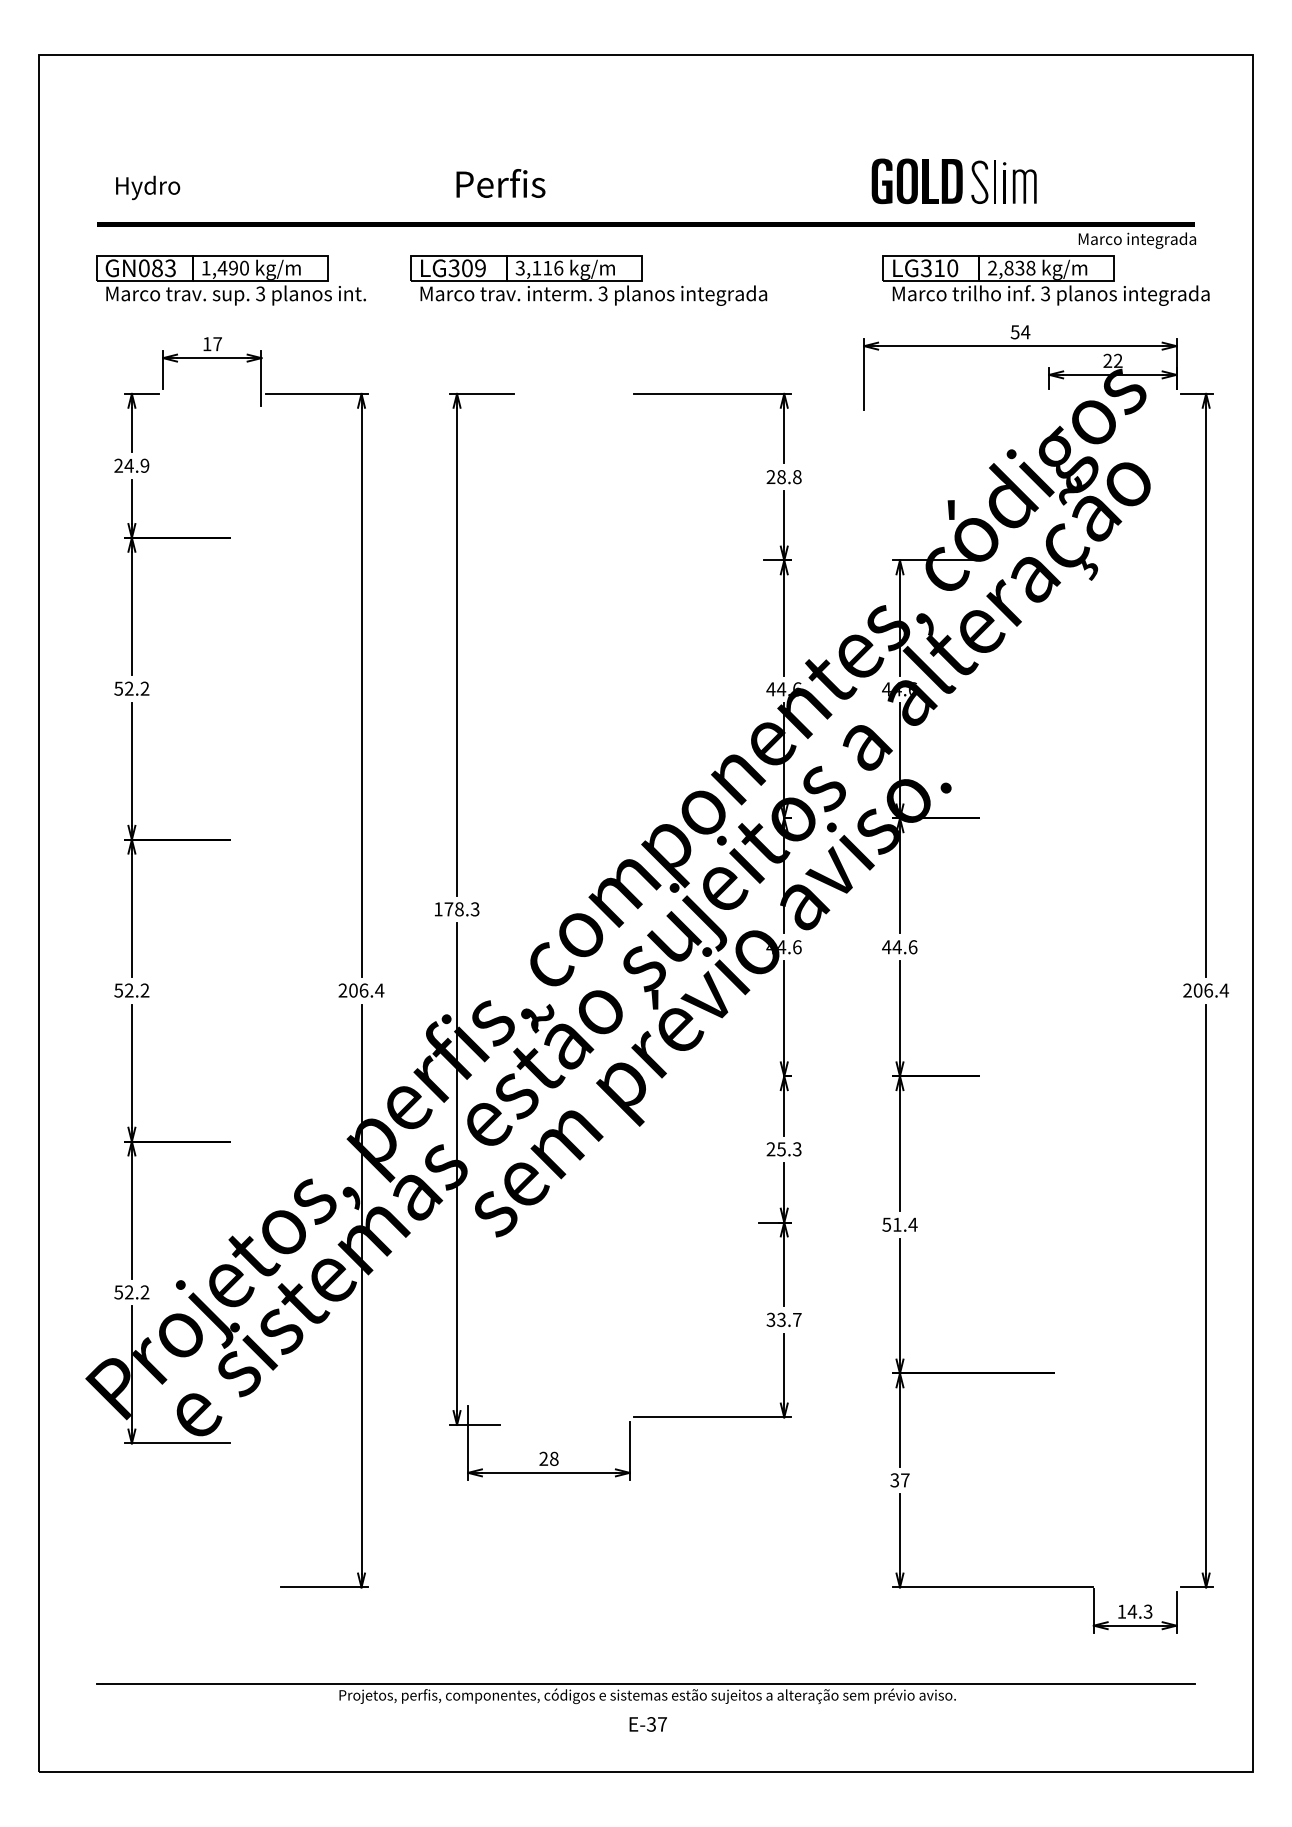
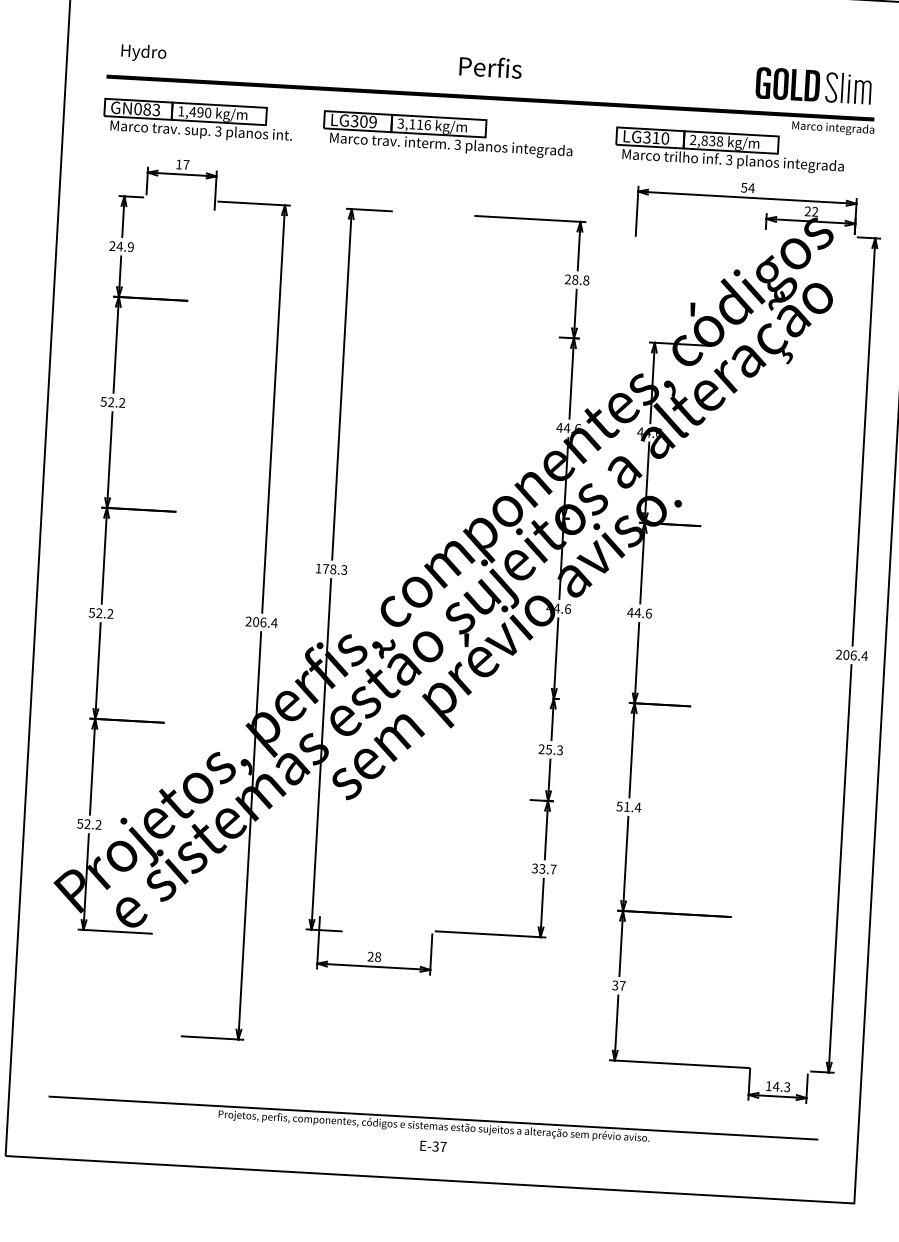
part: (953, 181) -> (813, 85), moved
text: (500, 183) -> (490, 67), moved
part: (1045, 280) -> (729, 150), moved

